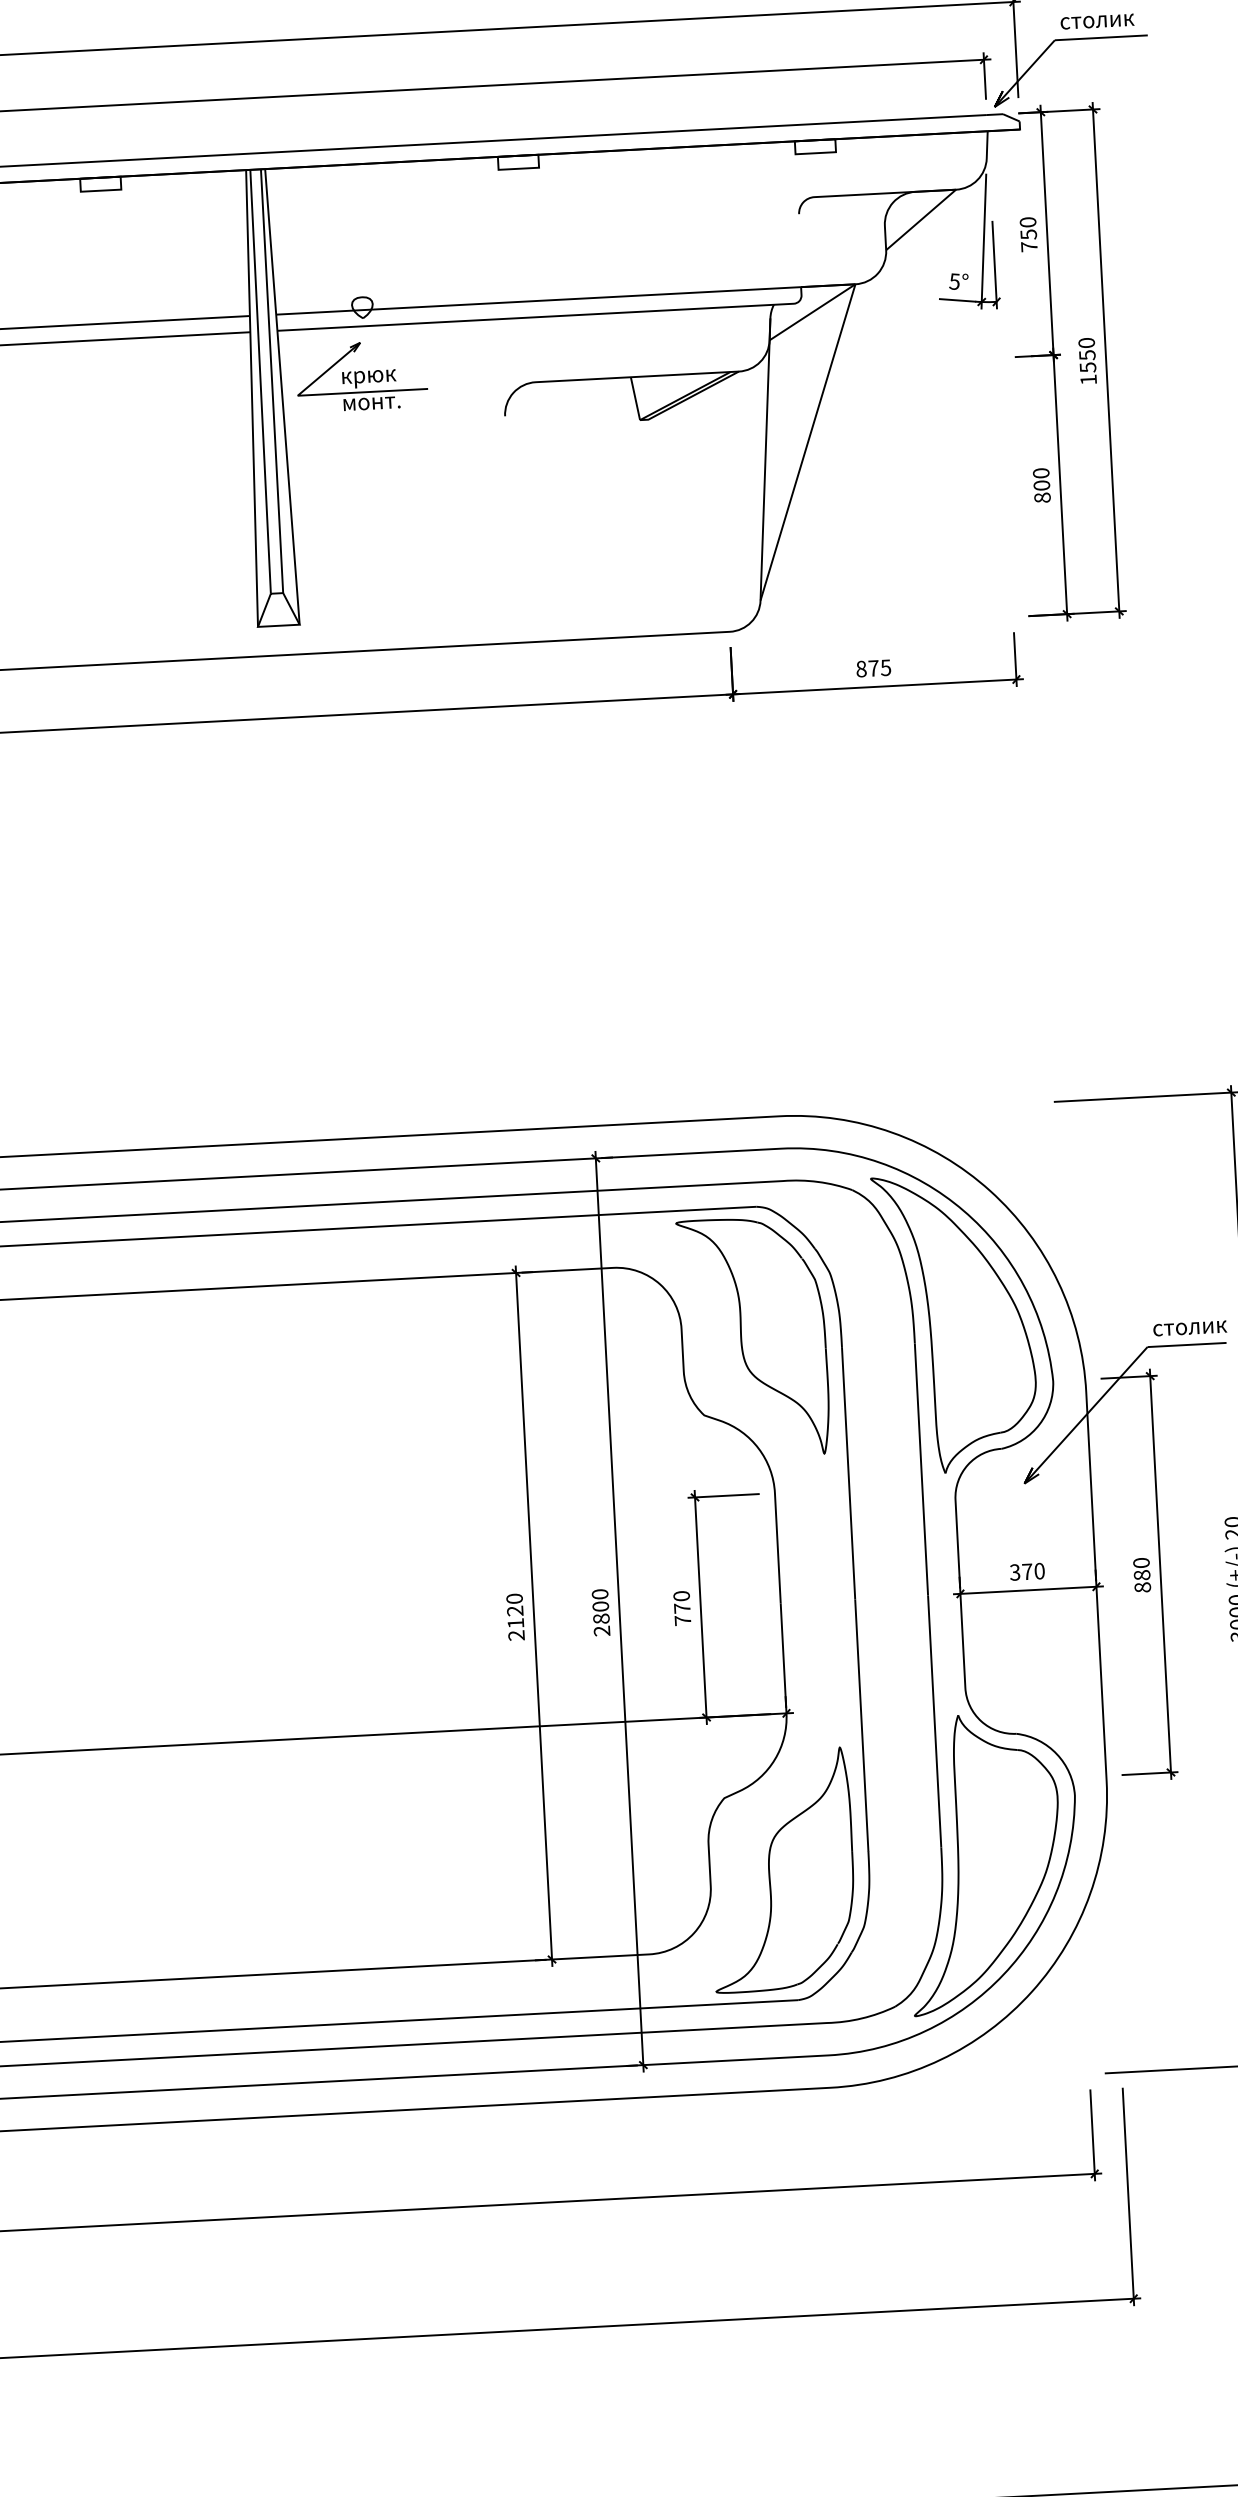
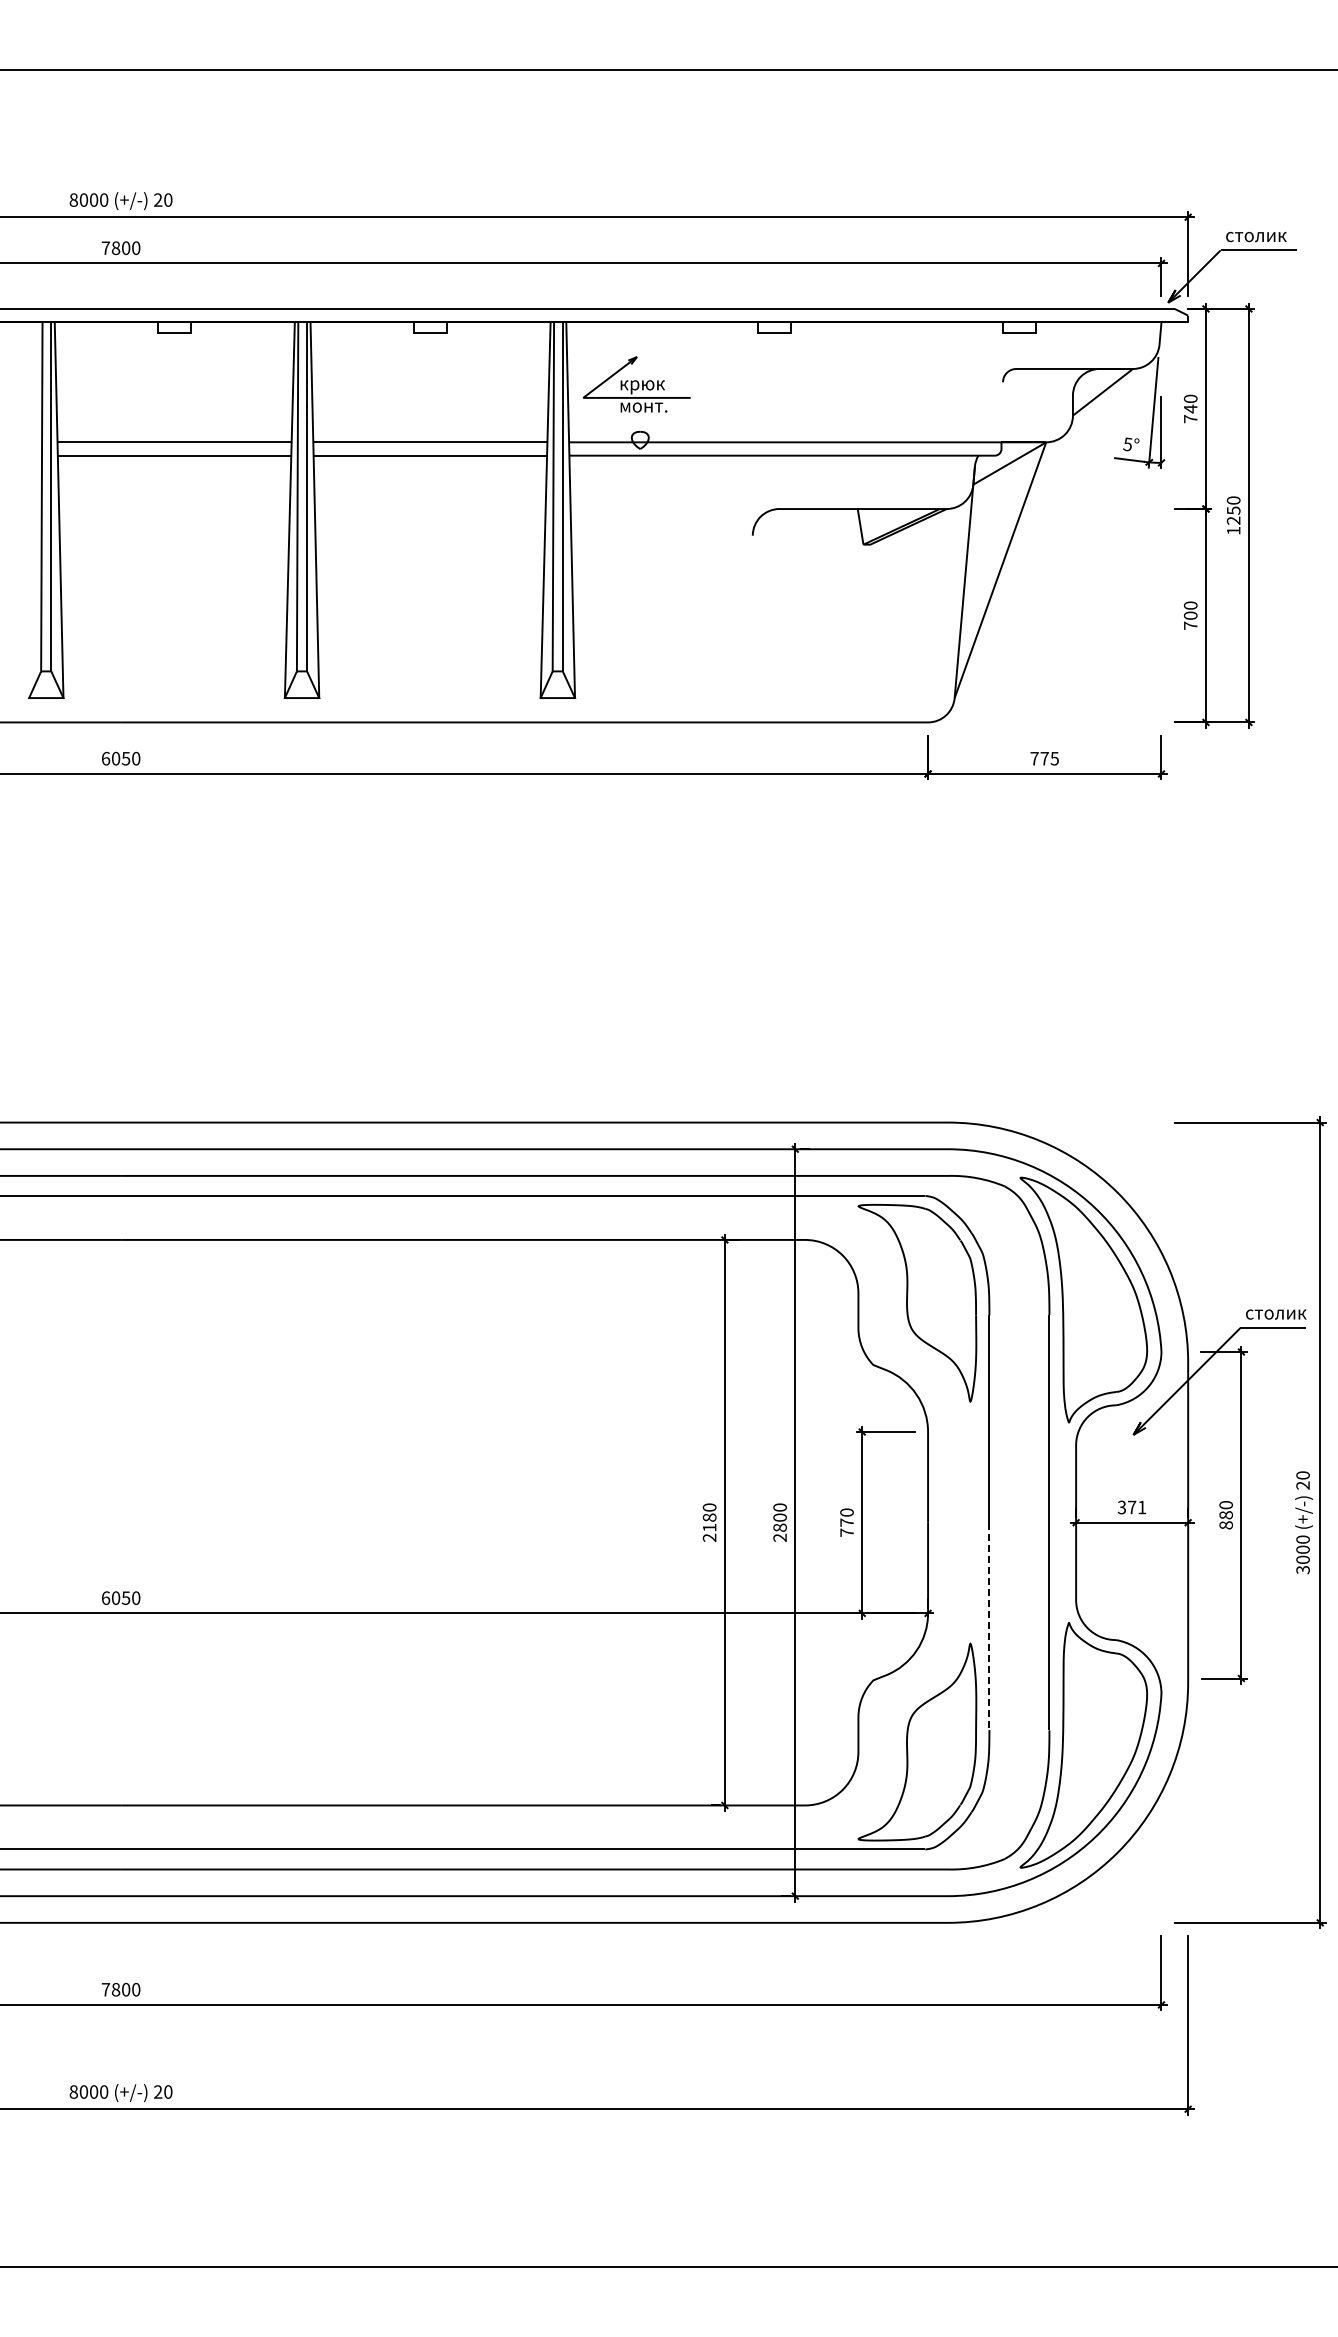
text: (1028, 234) -> (1190, 408), 750 -> 740
text: (1087, 367) -> (1233, 520), 1550 -> 1250
part: (361, 376) -> (636, 384), moved
text: (1042, 497) -> (1190, 625), 800 -> 700
text: (861, 668) -> (1034, 758), 875 -> 775
text: (1040, 1571) -> (1142, 1507), 370 -> 371
text: (515, 1610) -> (709, 1517), 2120 -> 2180
line: (861, 1725) -> (989, 1626), solid -> dashed

